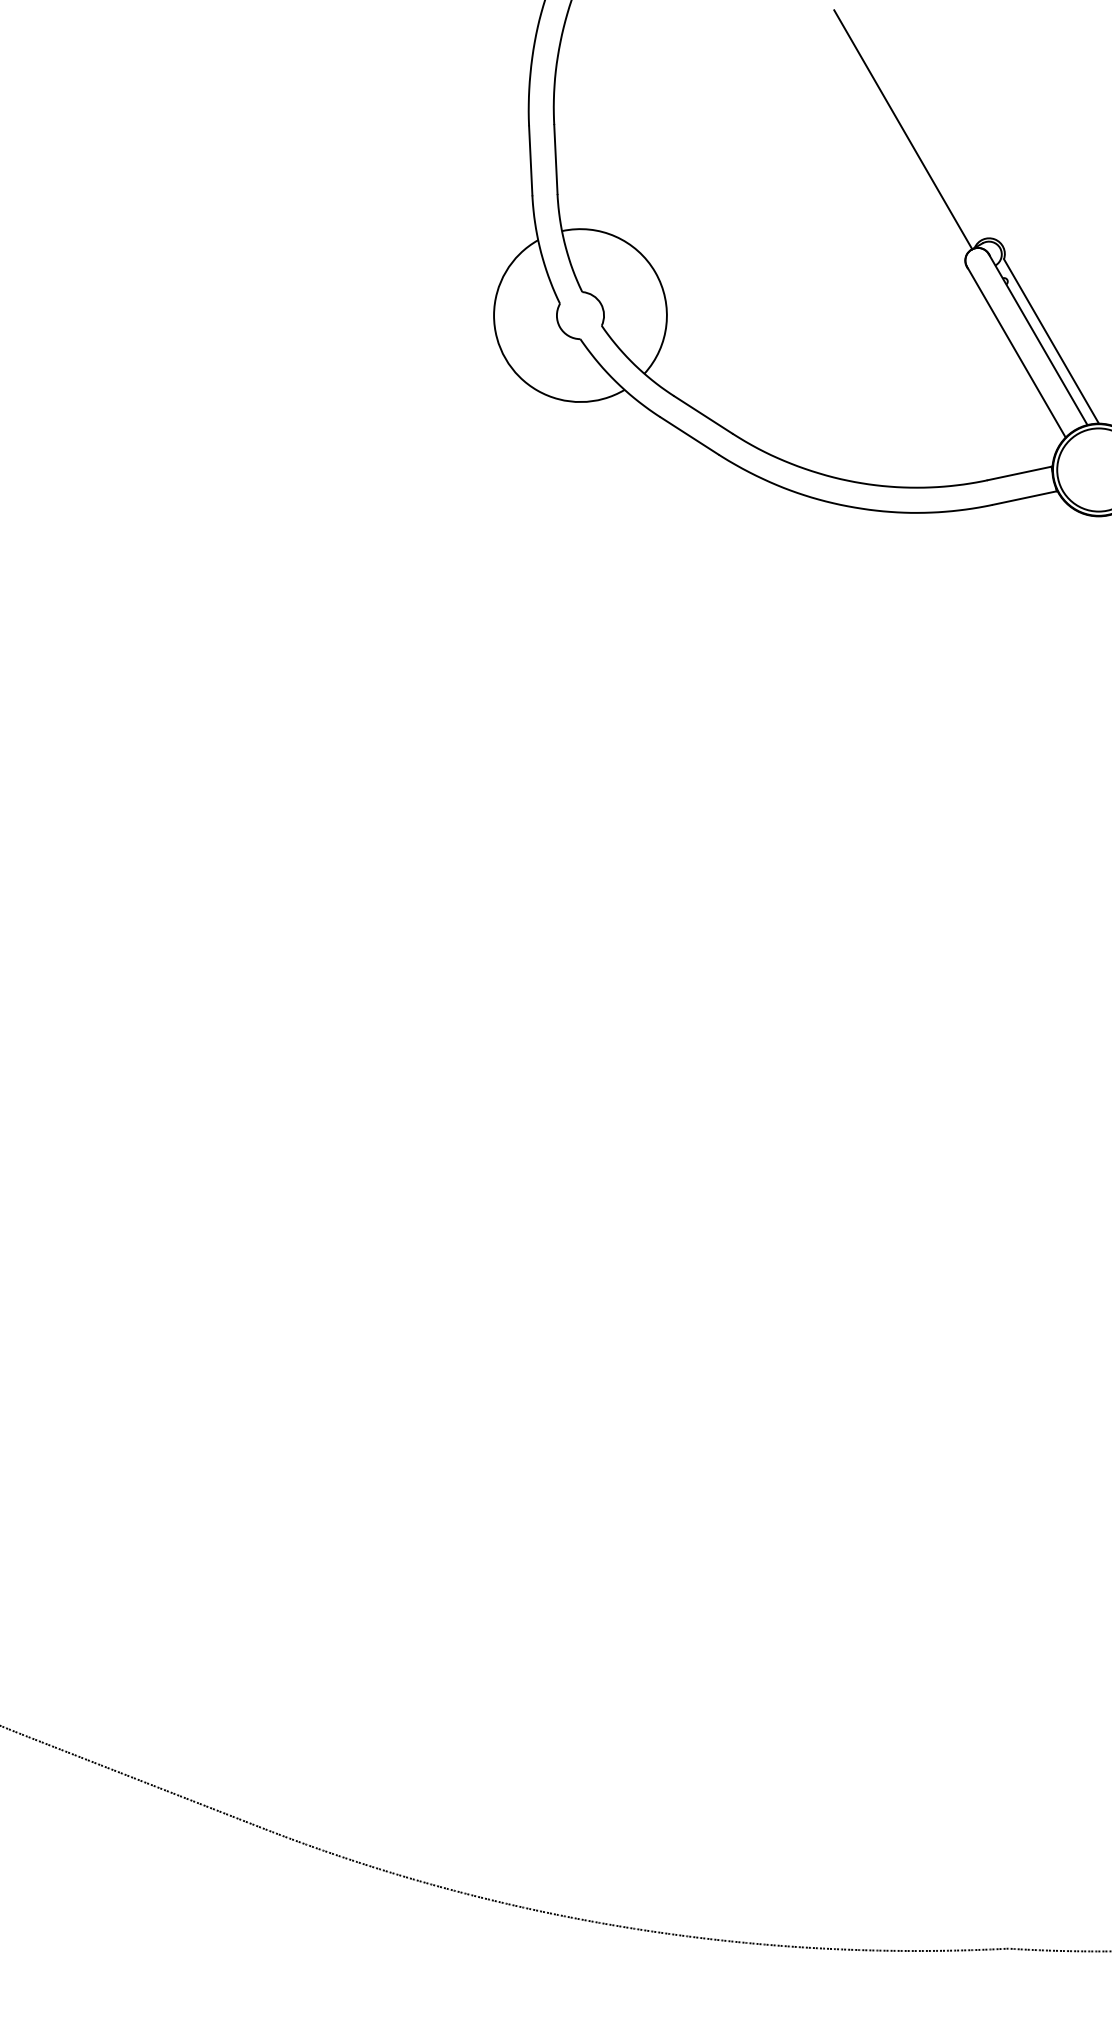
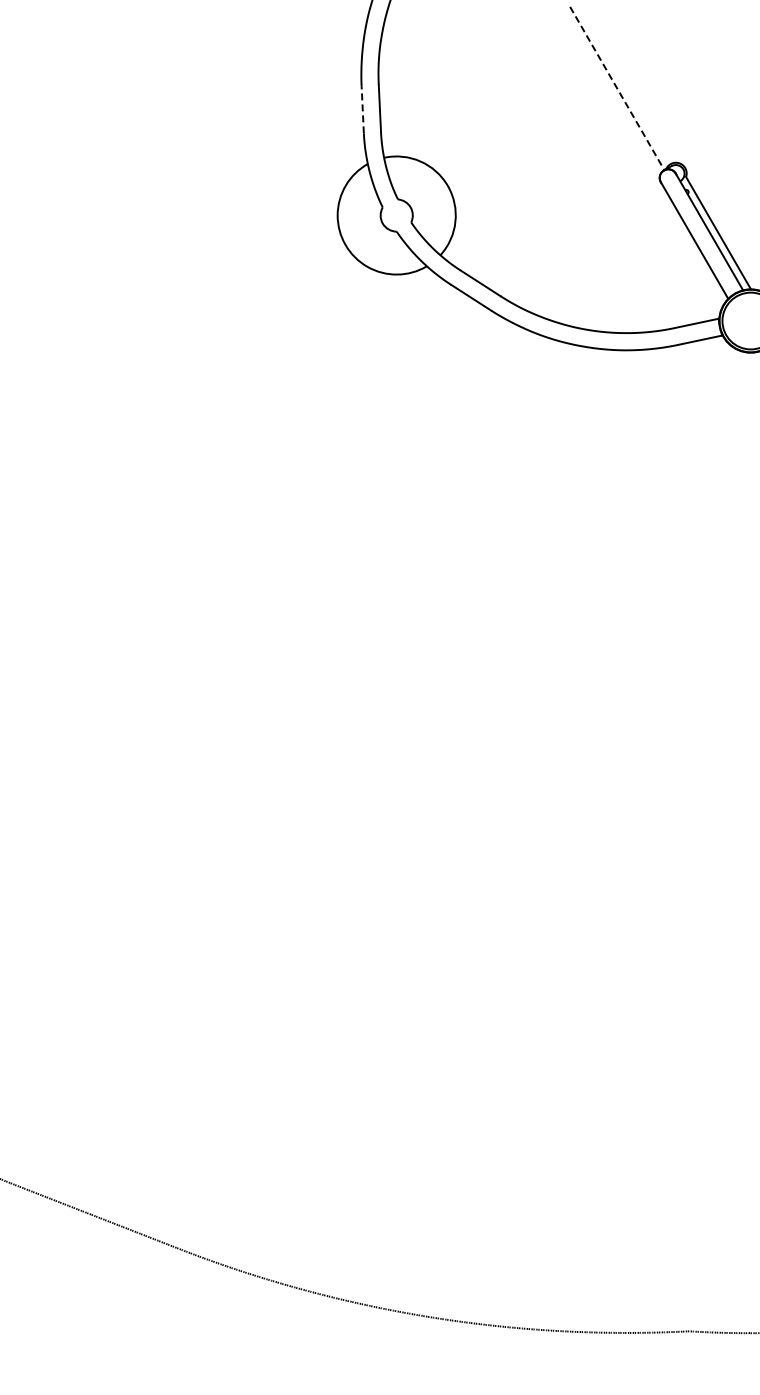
line: (903, 131) -> (617, 89), solid -> dashed
line: (530, 160) -> (362, 109), solid -> dashed

